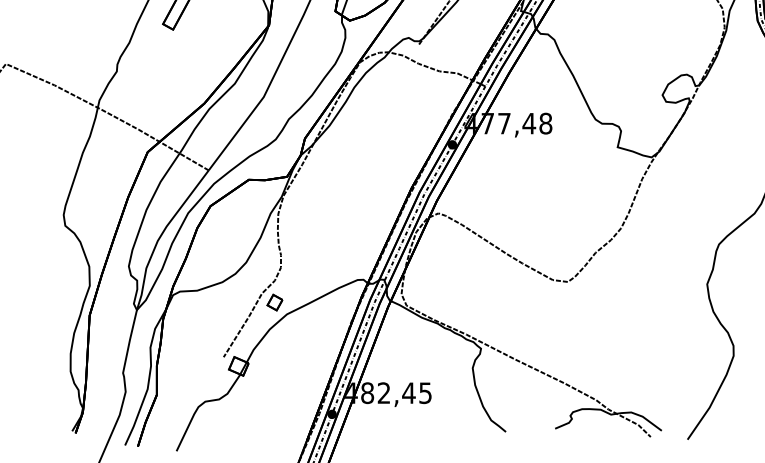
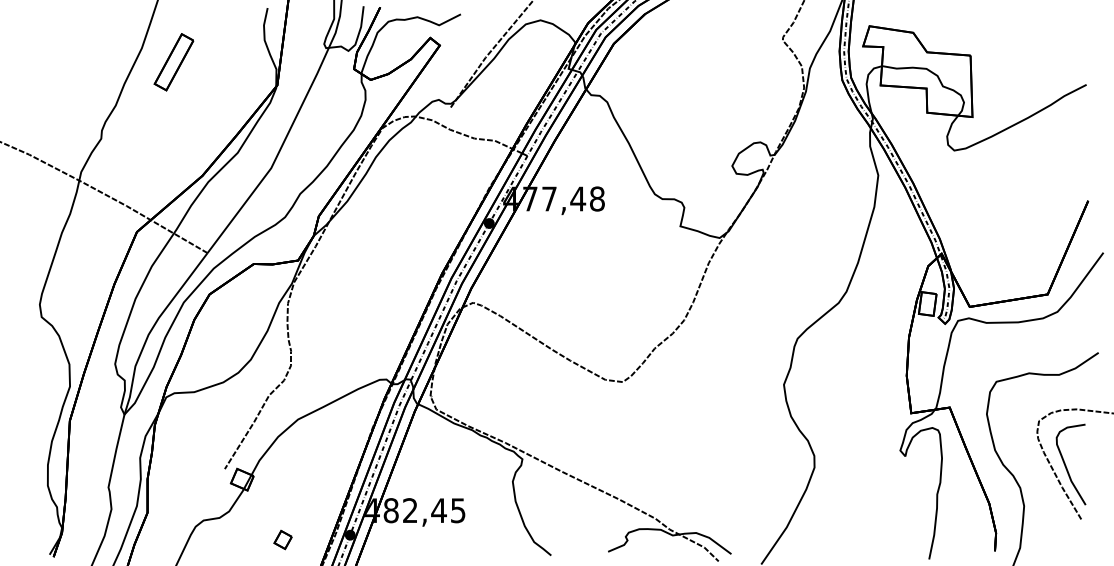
part: (274, 303) -> (282, 540), moved

